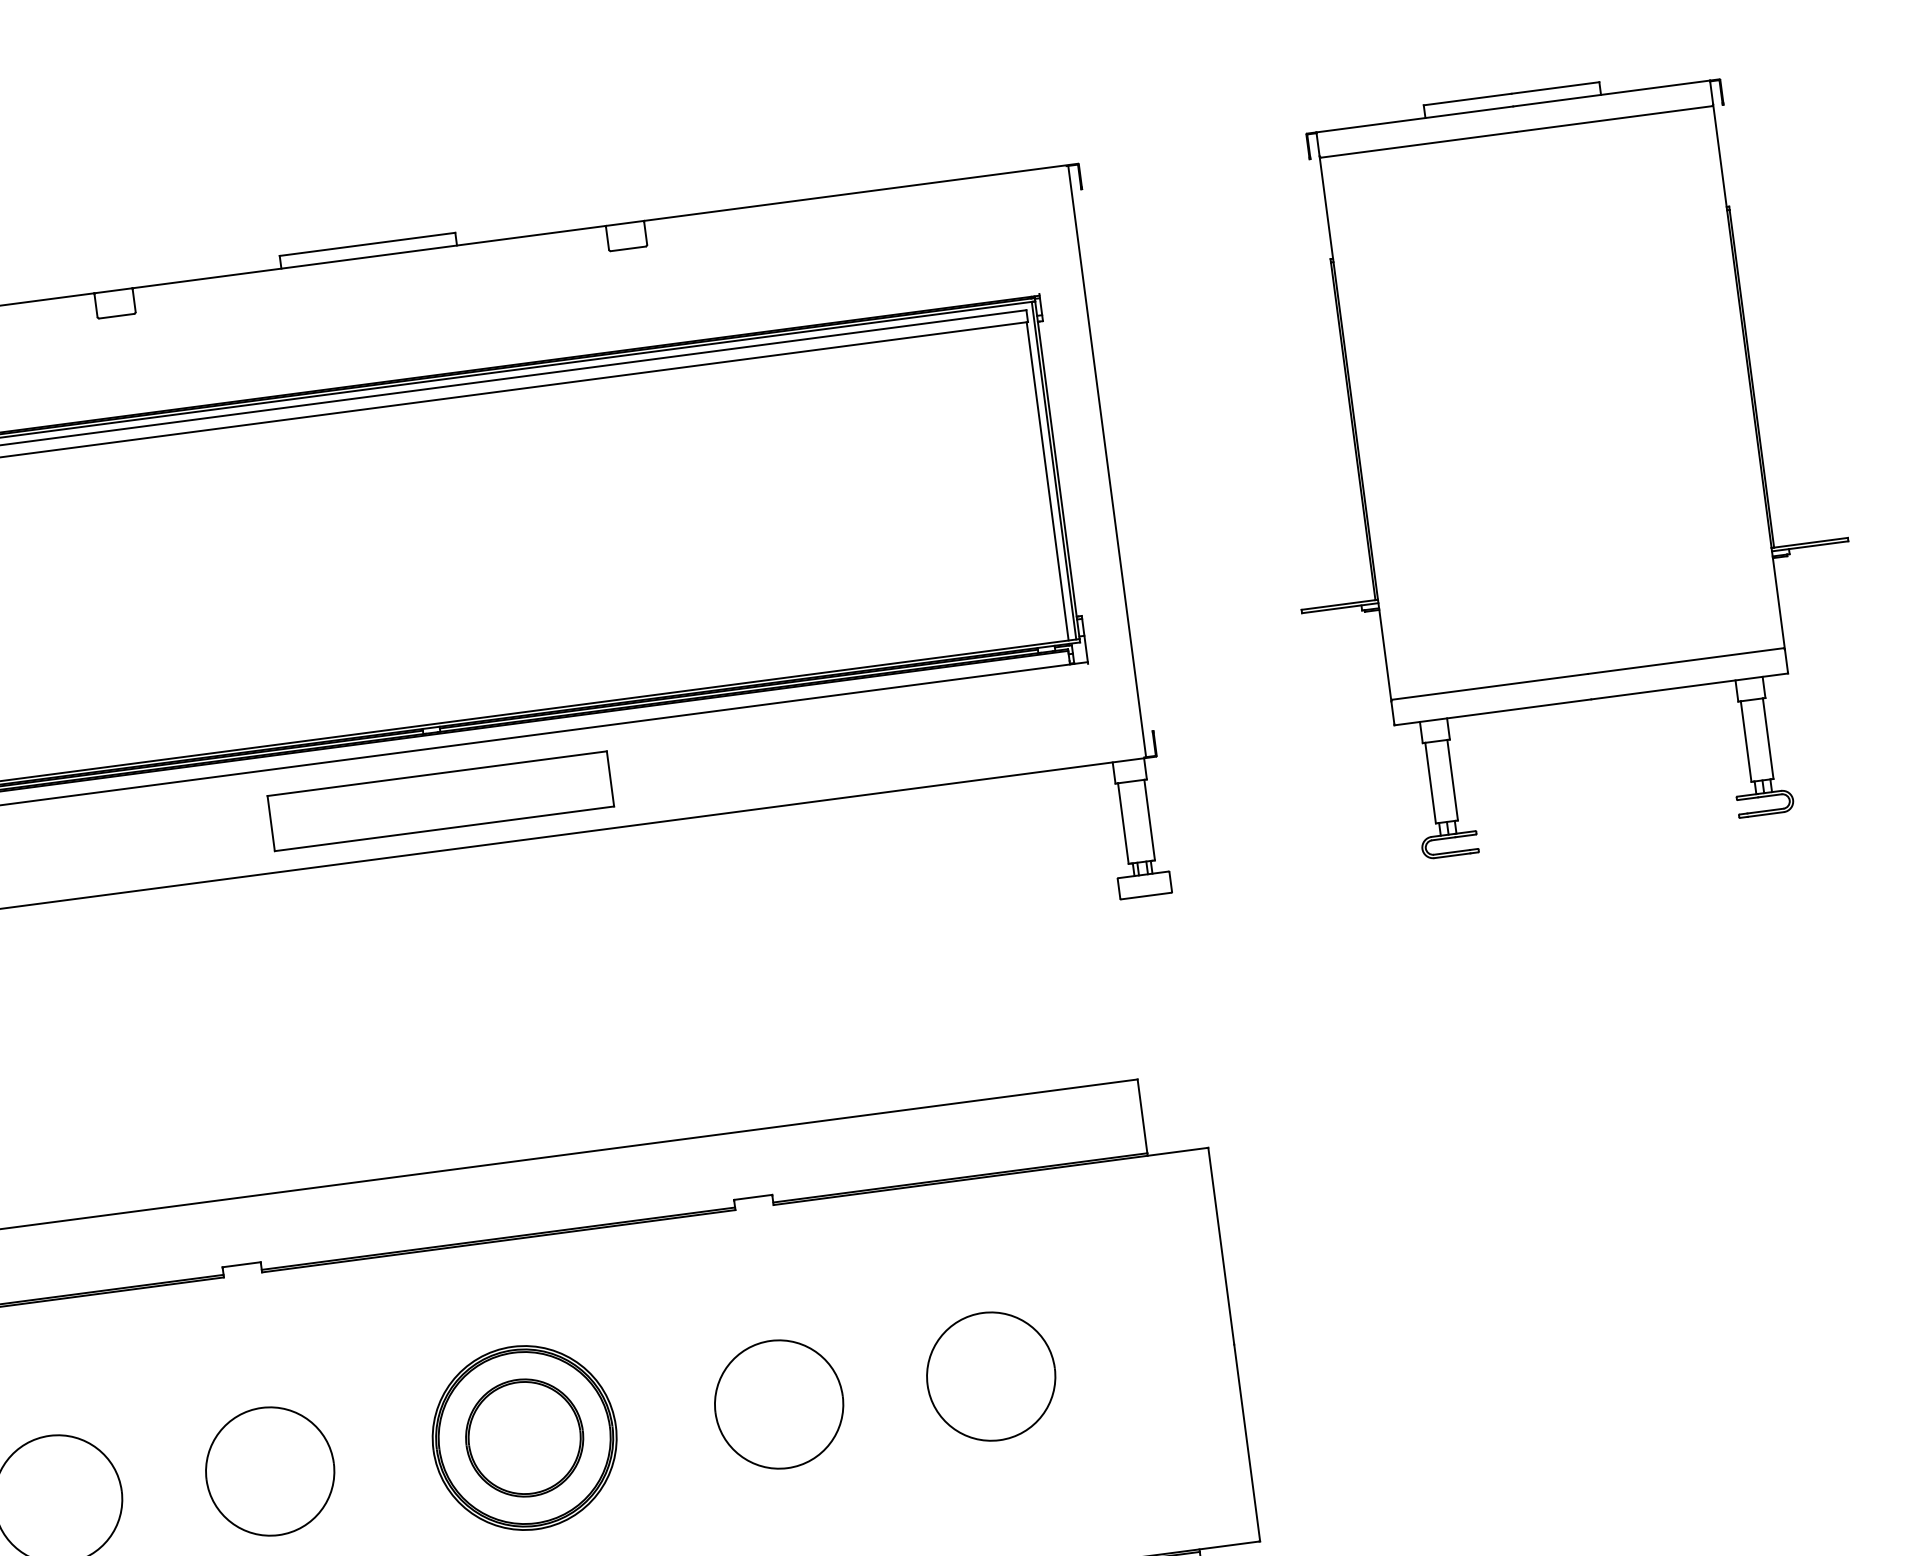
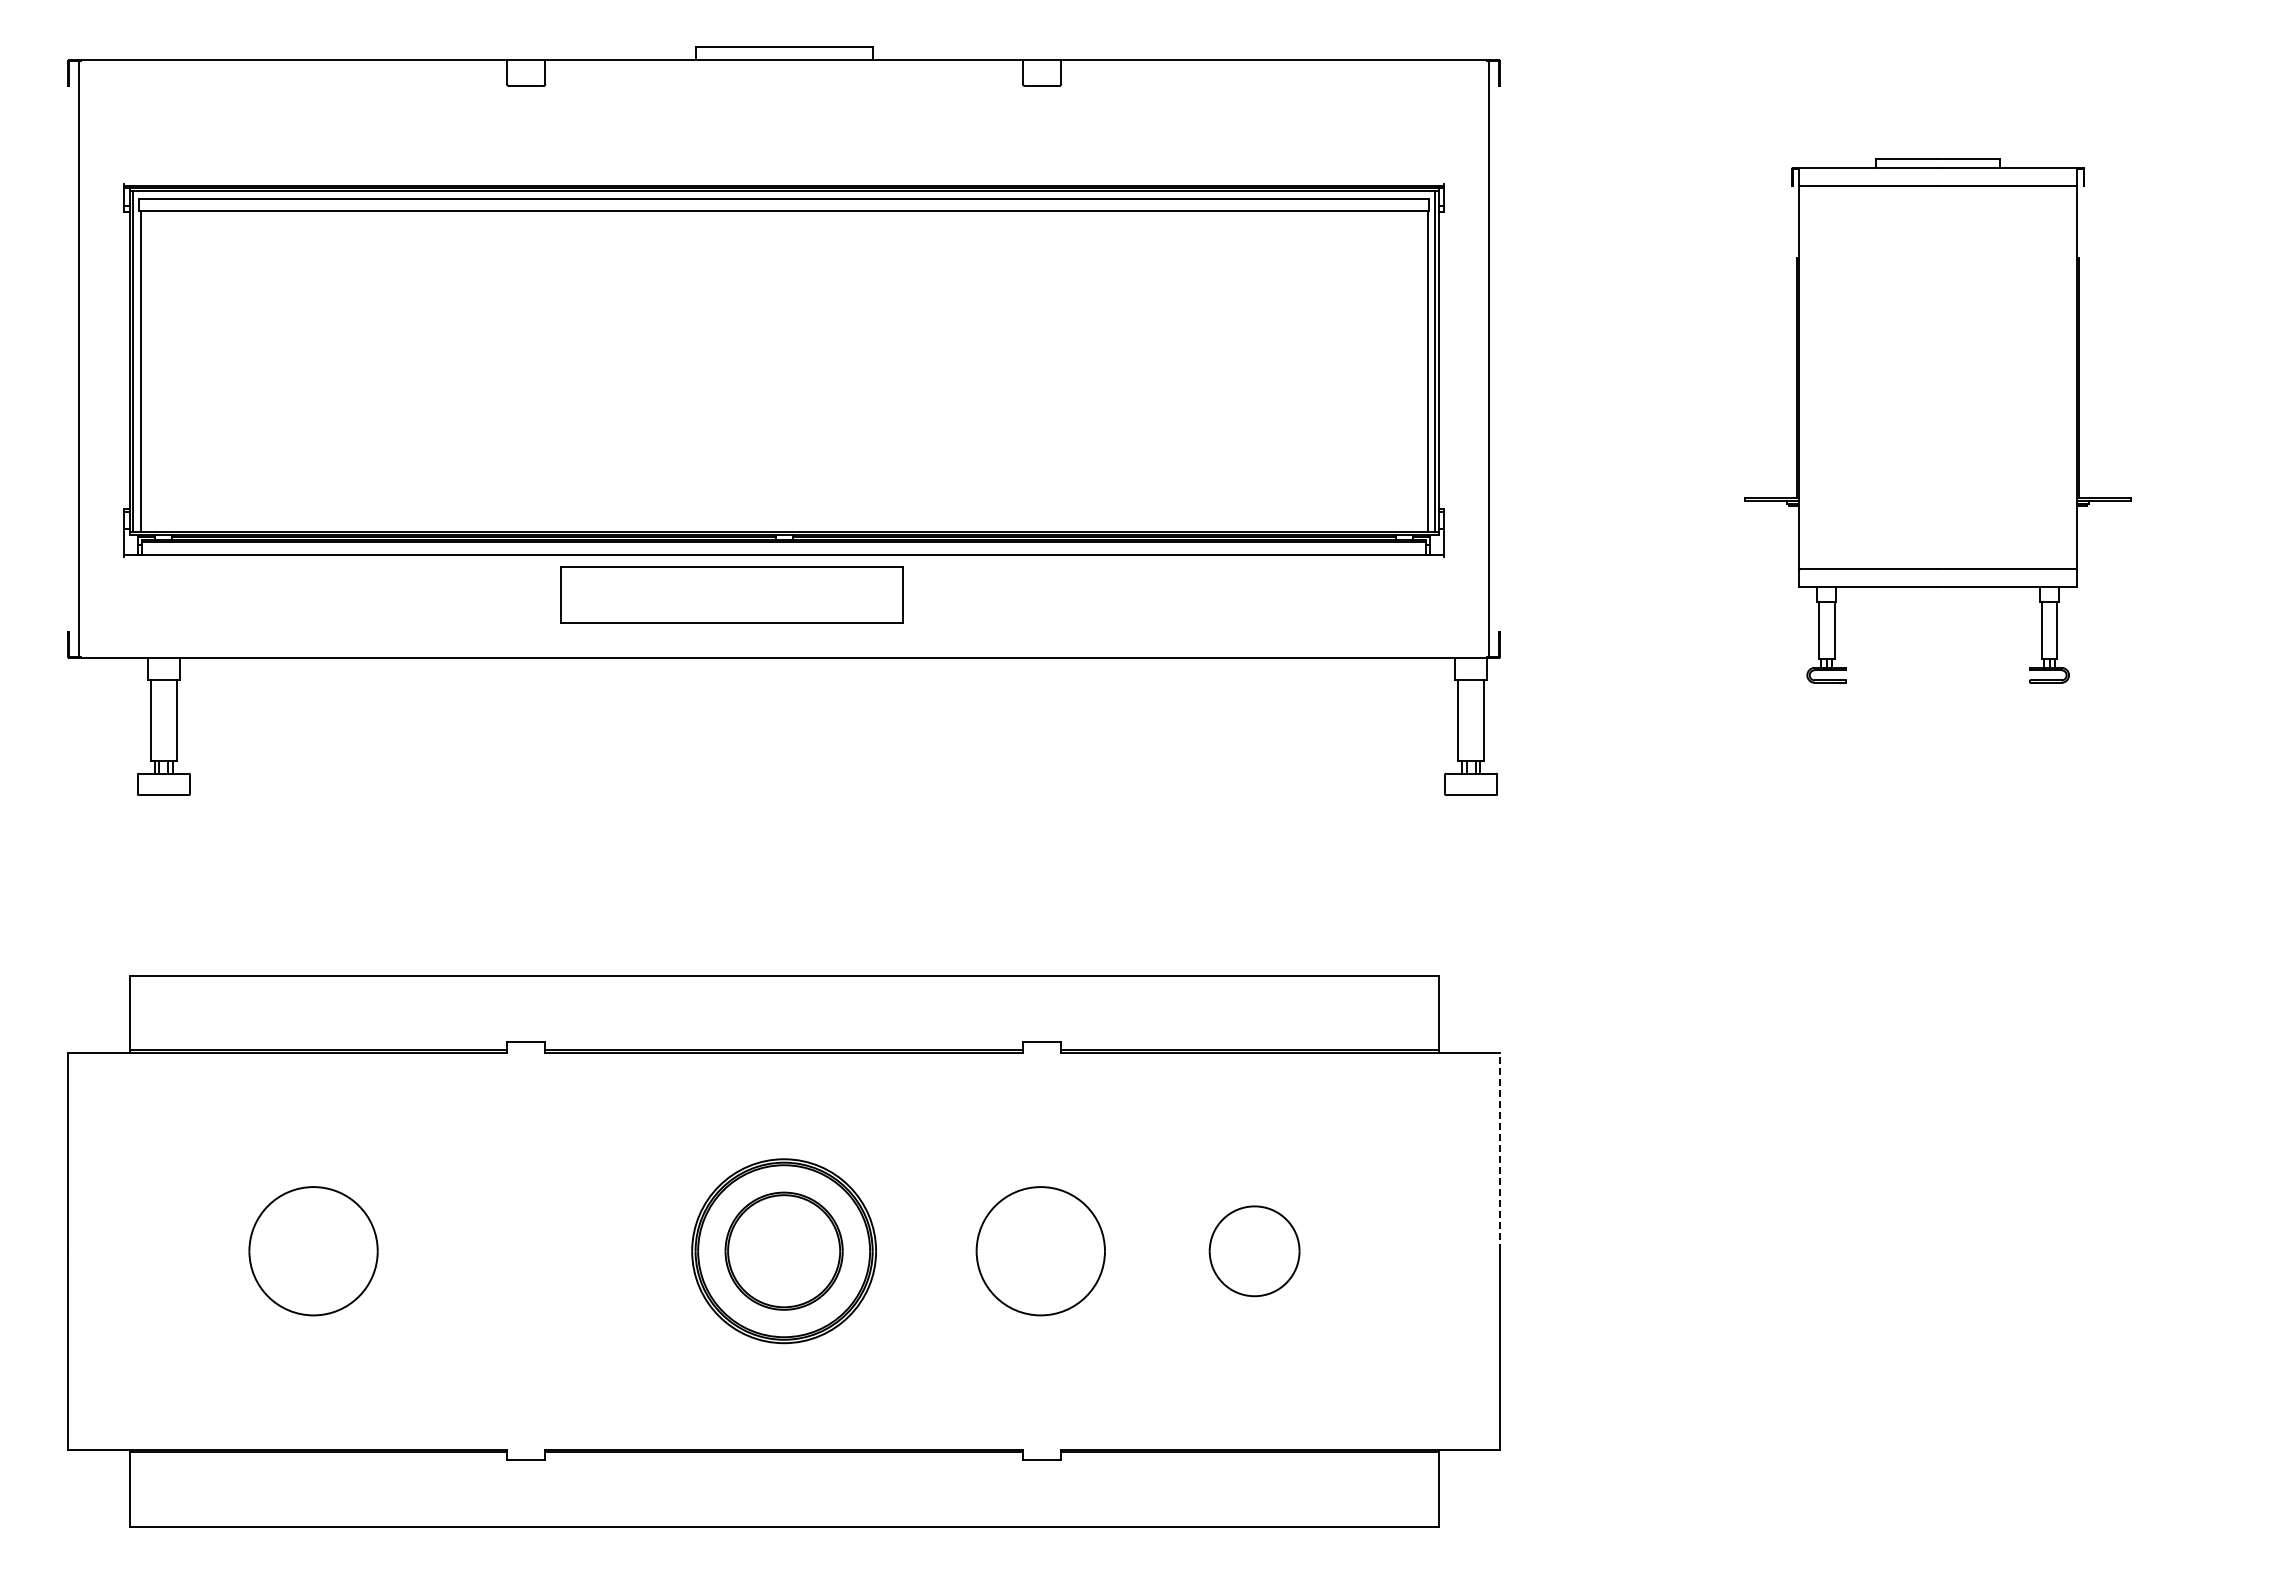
part: (1560, 463) -> (1938, 420), size x0.7
part: (440, 800) -> (731, 594), moved
line: (1220, 1245) -> (1499, 1151), solid -> dashed
part: (991, 1376) -> (1254, 1251), size x0.7
part: (270, 1471) -> (527, 1251), removed

